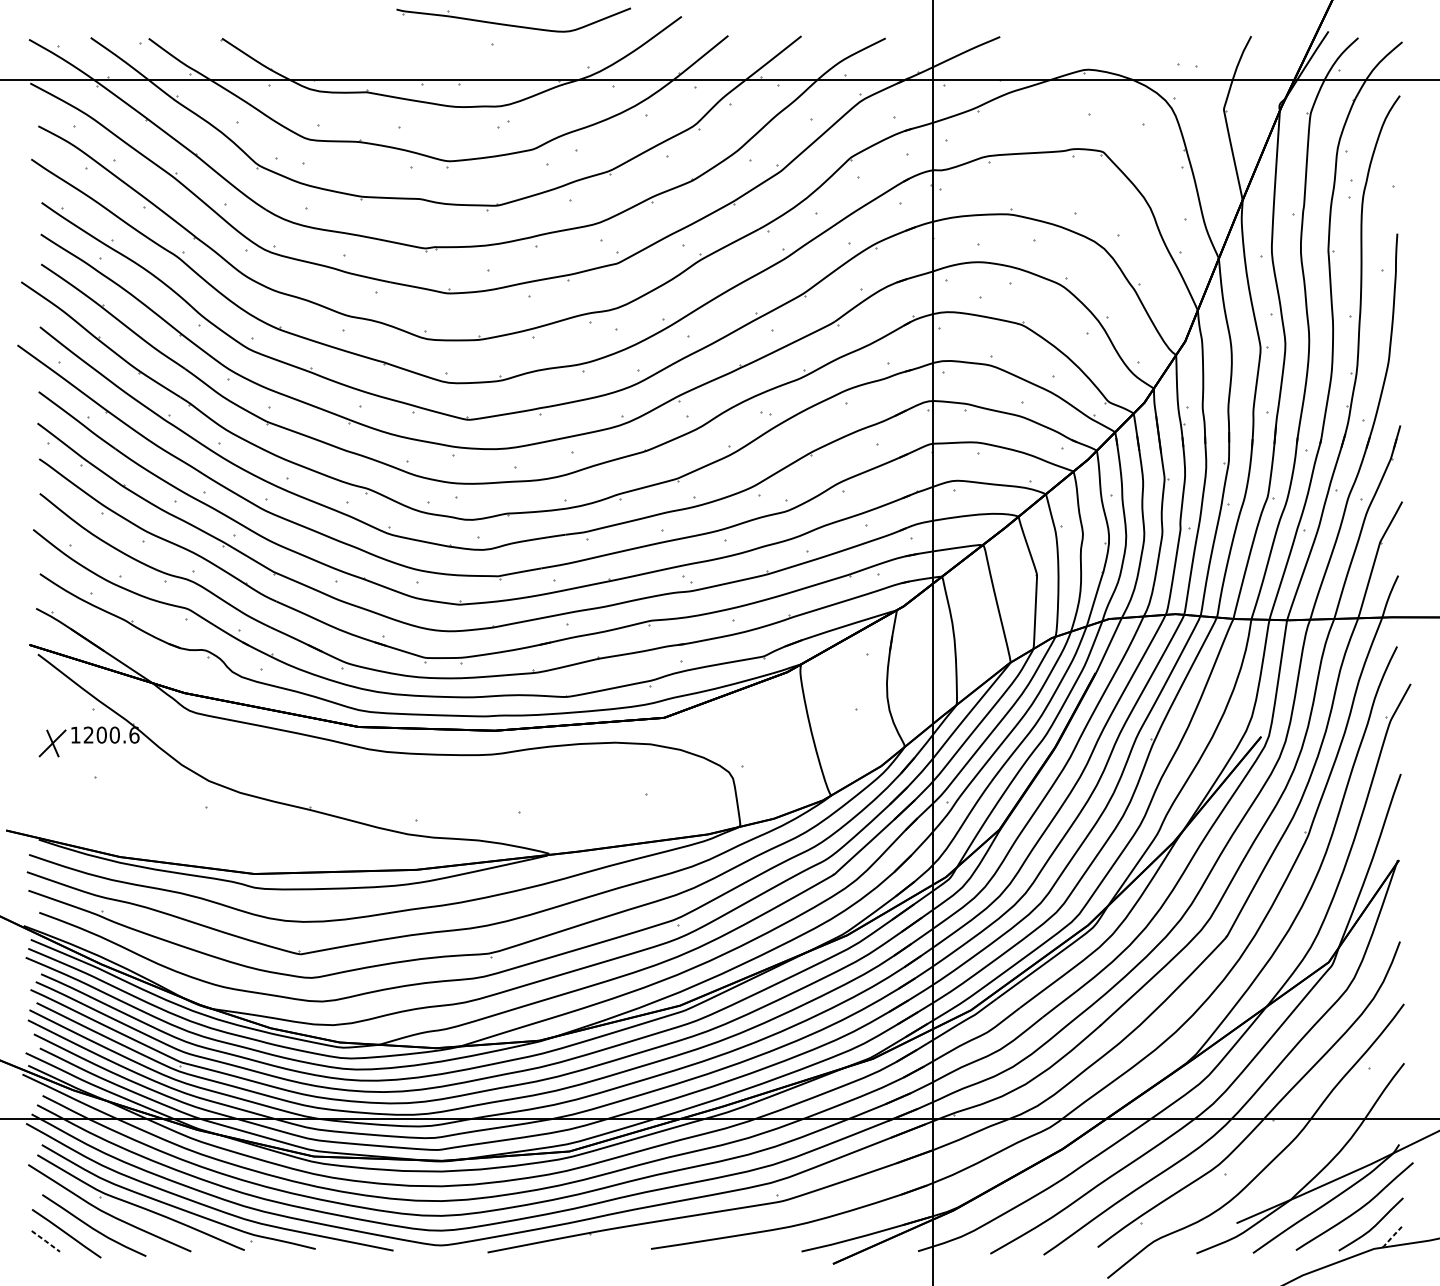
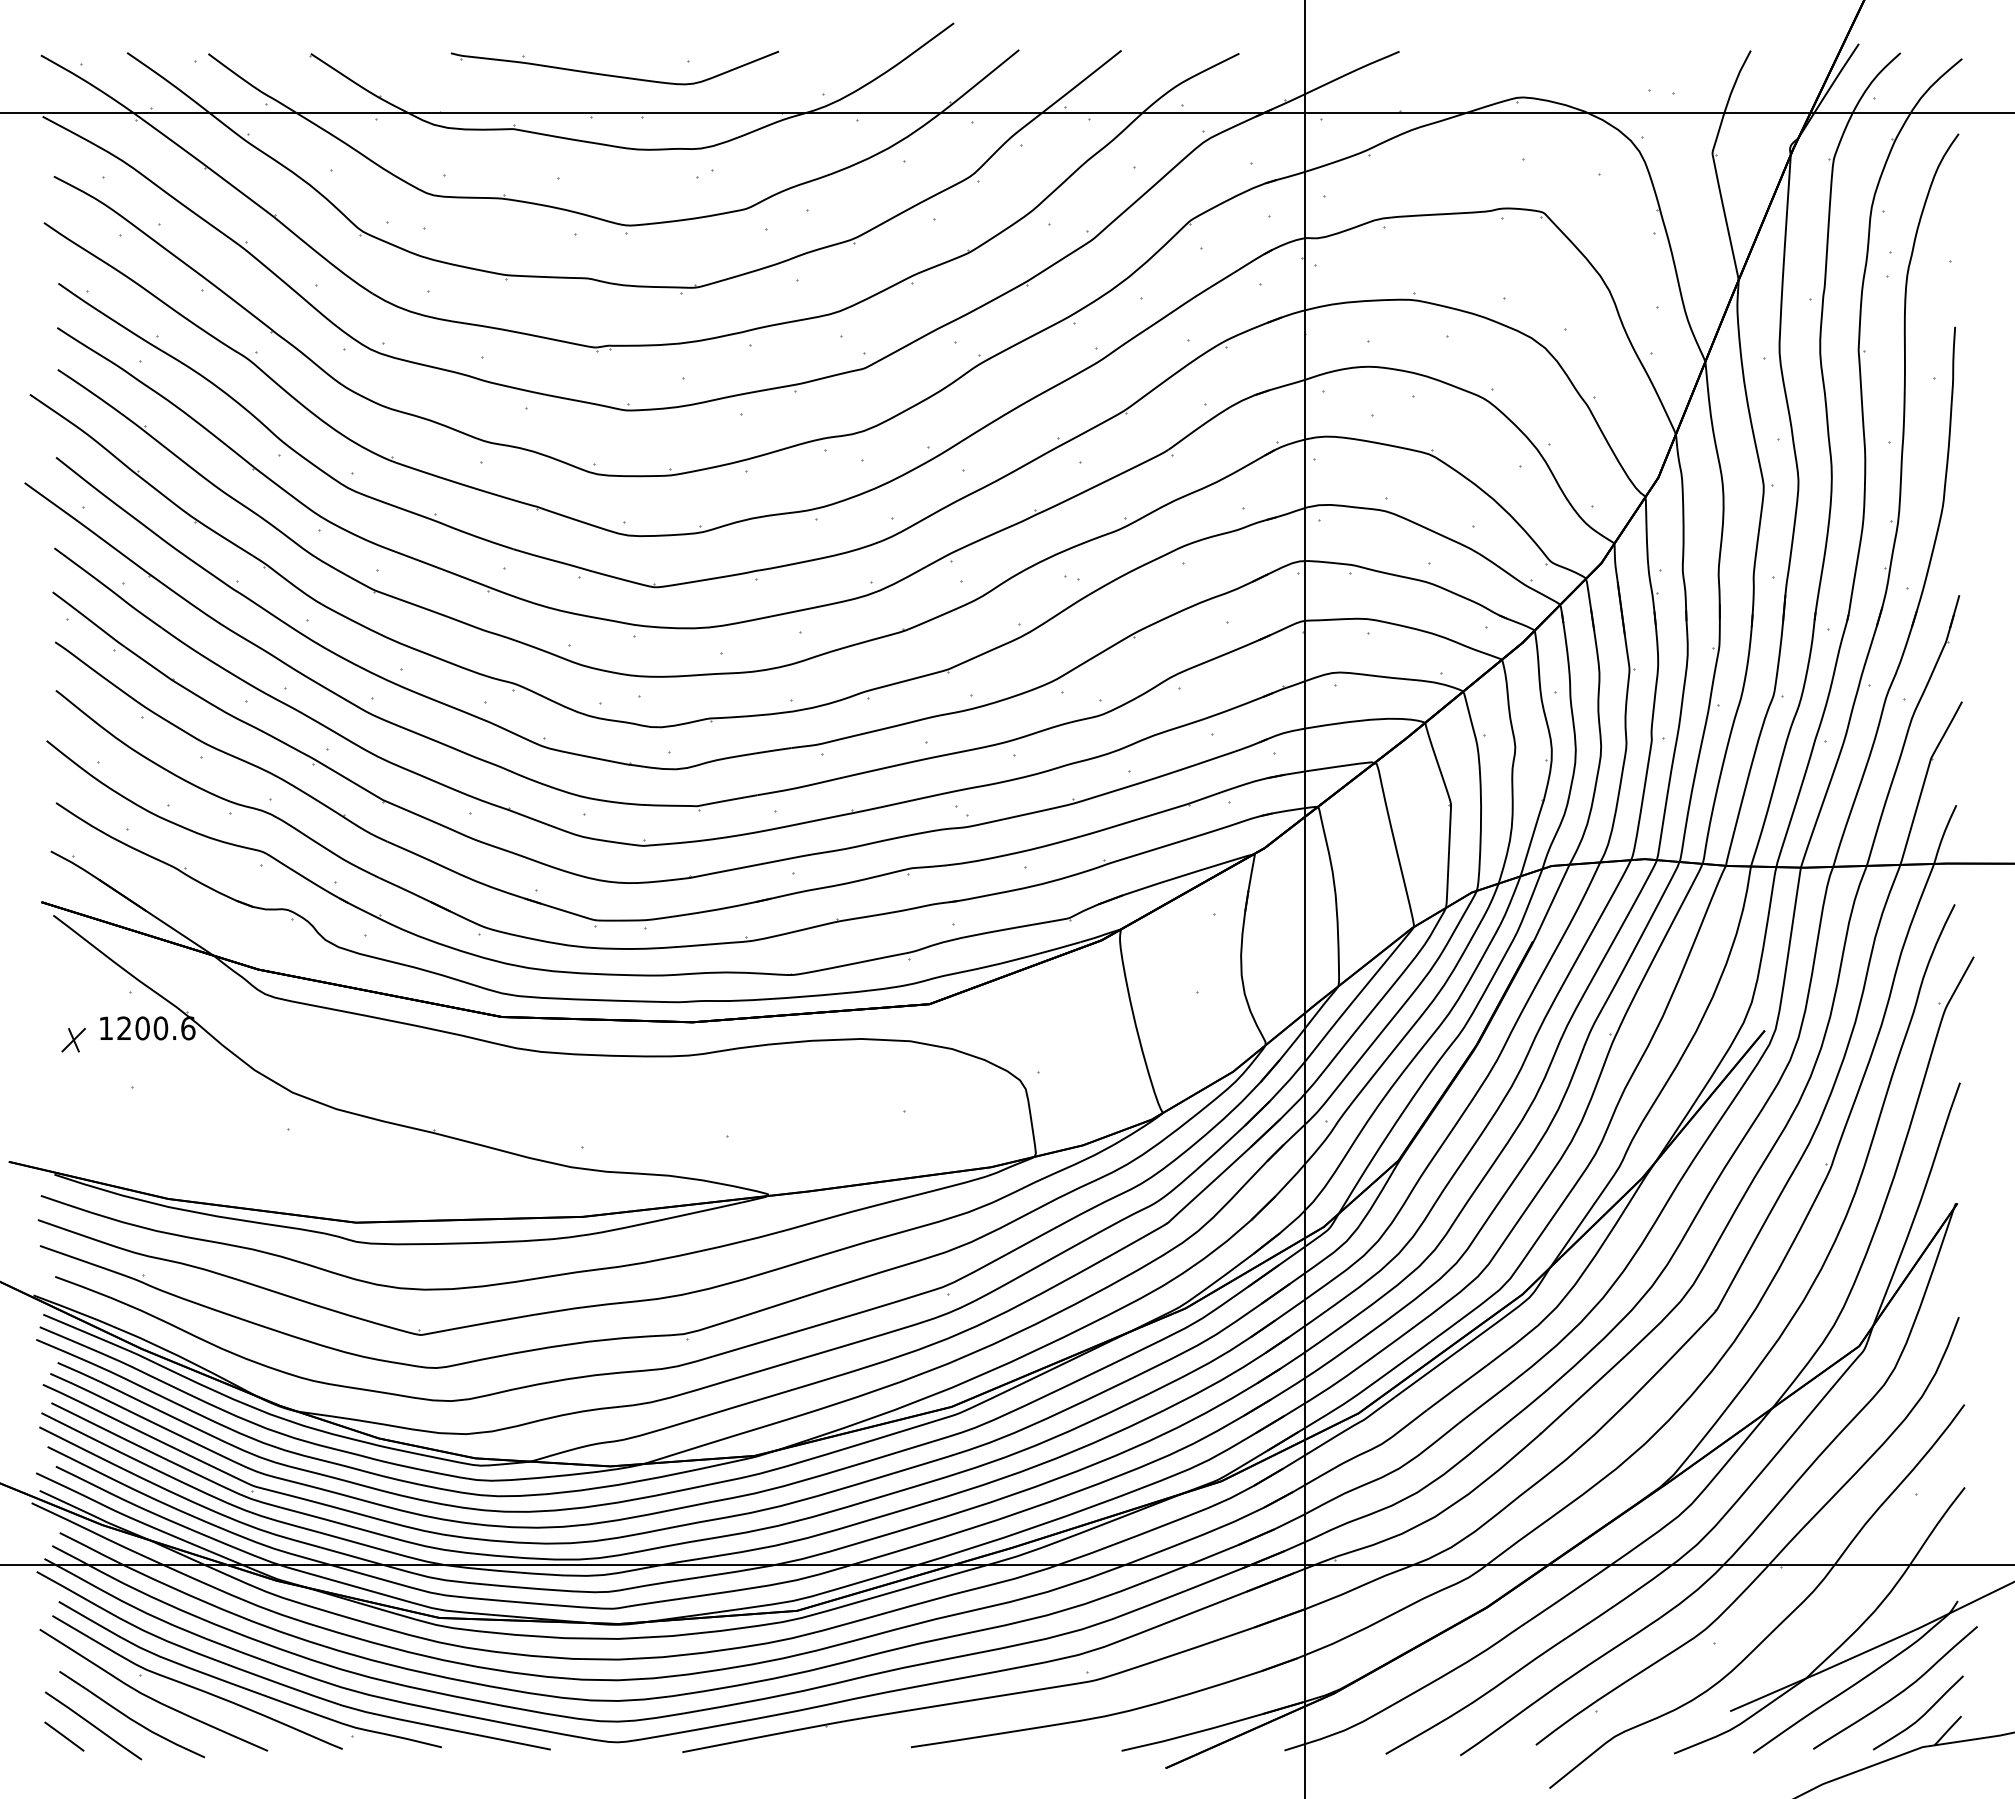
part: (513, 25) -> (614, 75), moved
part: (52, 743) -> (73, 1040), size x0.62
line: (1392, 1236) -> (1948, 1730), dashed -> solid
line: (45, 1241) -> (64, 1736), dashed -> solid

